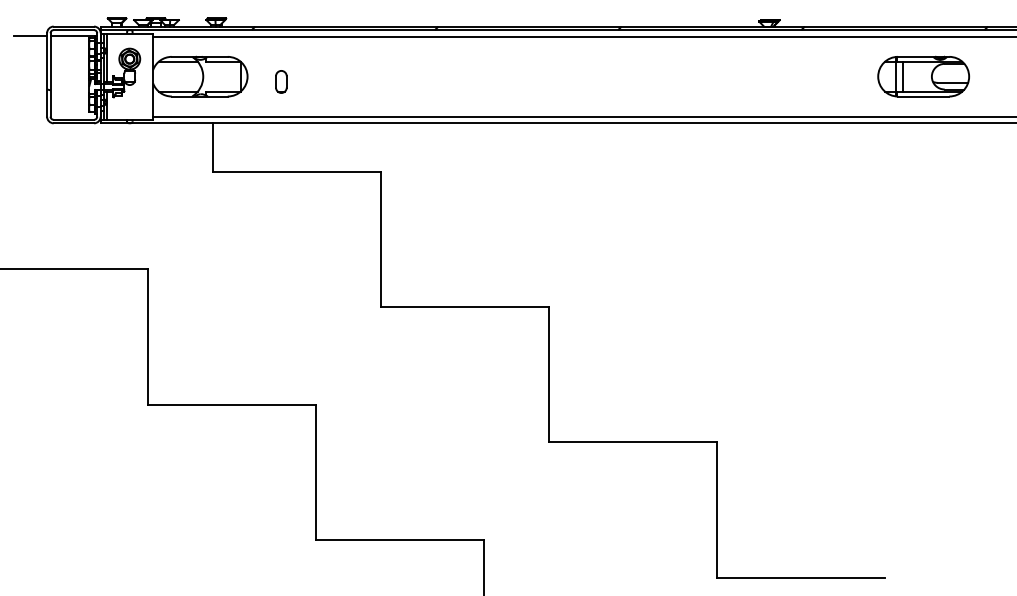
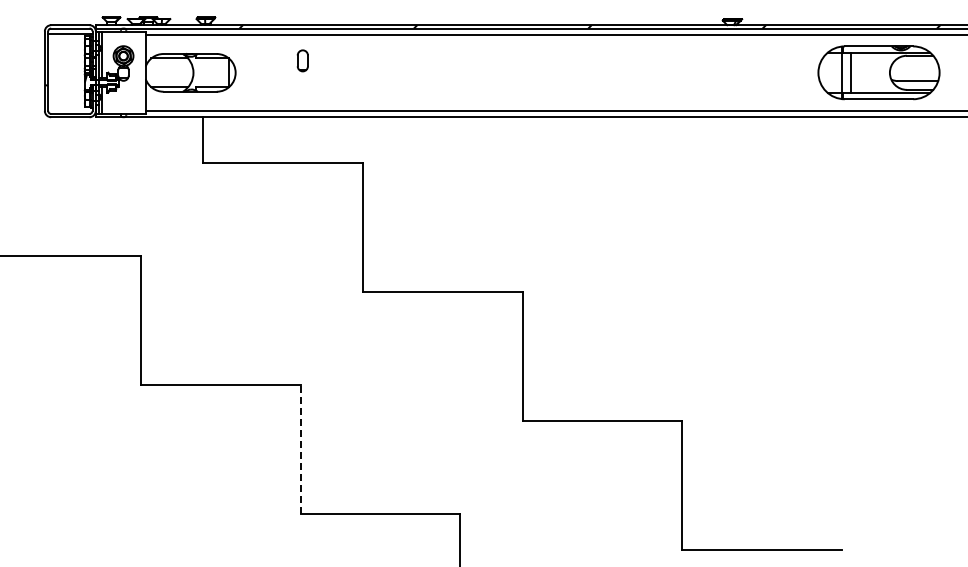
line: (29, 36) -> (28, 34), removed
part: (924, 76) -> (879, 72), size x1.4
part: (281, 81) -> (302, 60), moved
line: (315, 472) -> (300, 449), solid -> dashed

